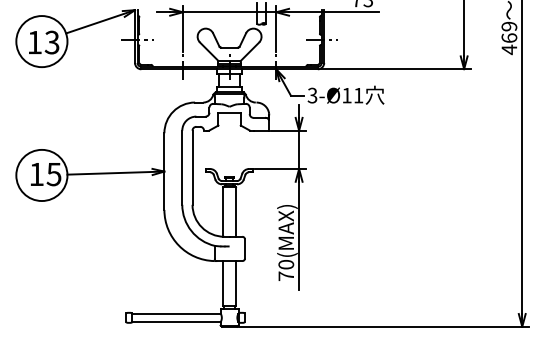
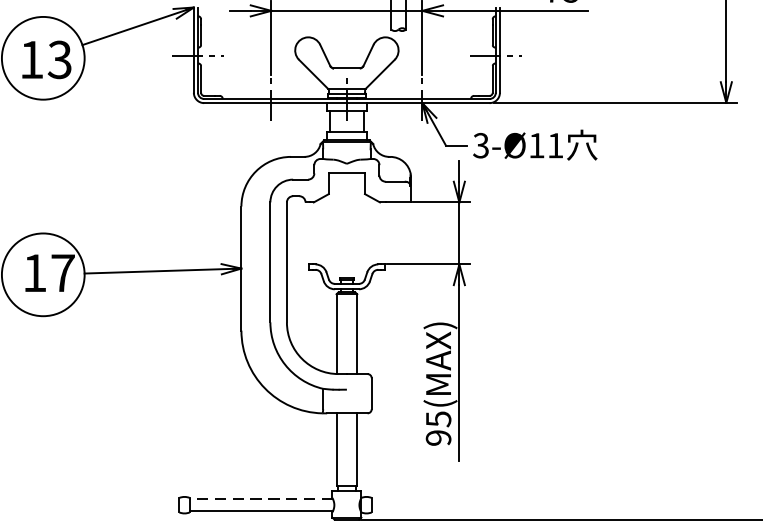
text: (53, 174) -> (62, 273), 15 -> 17
text: (286, 270) -> (438, 428), 70(MAX) -> 95(MAX)
line: (176, 314) -> (260, 499), solid -> dashed

